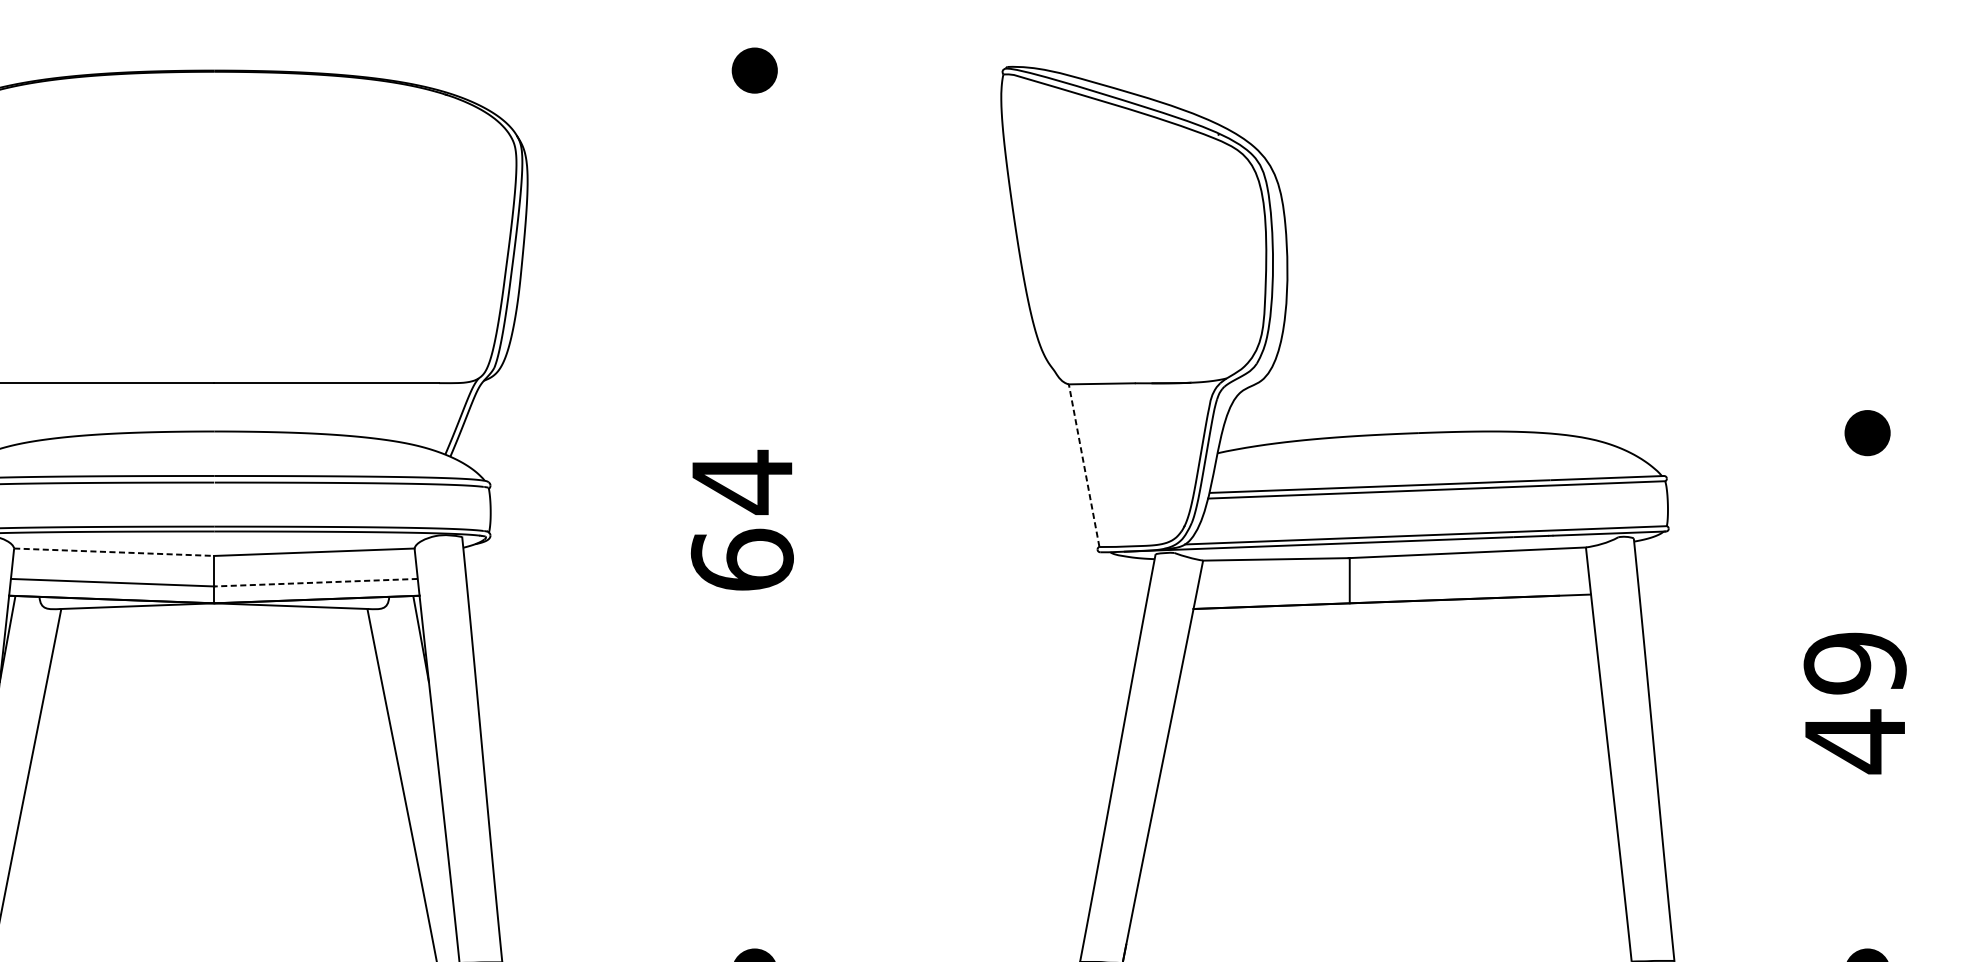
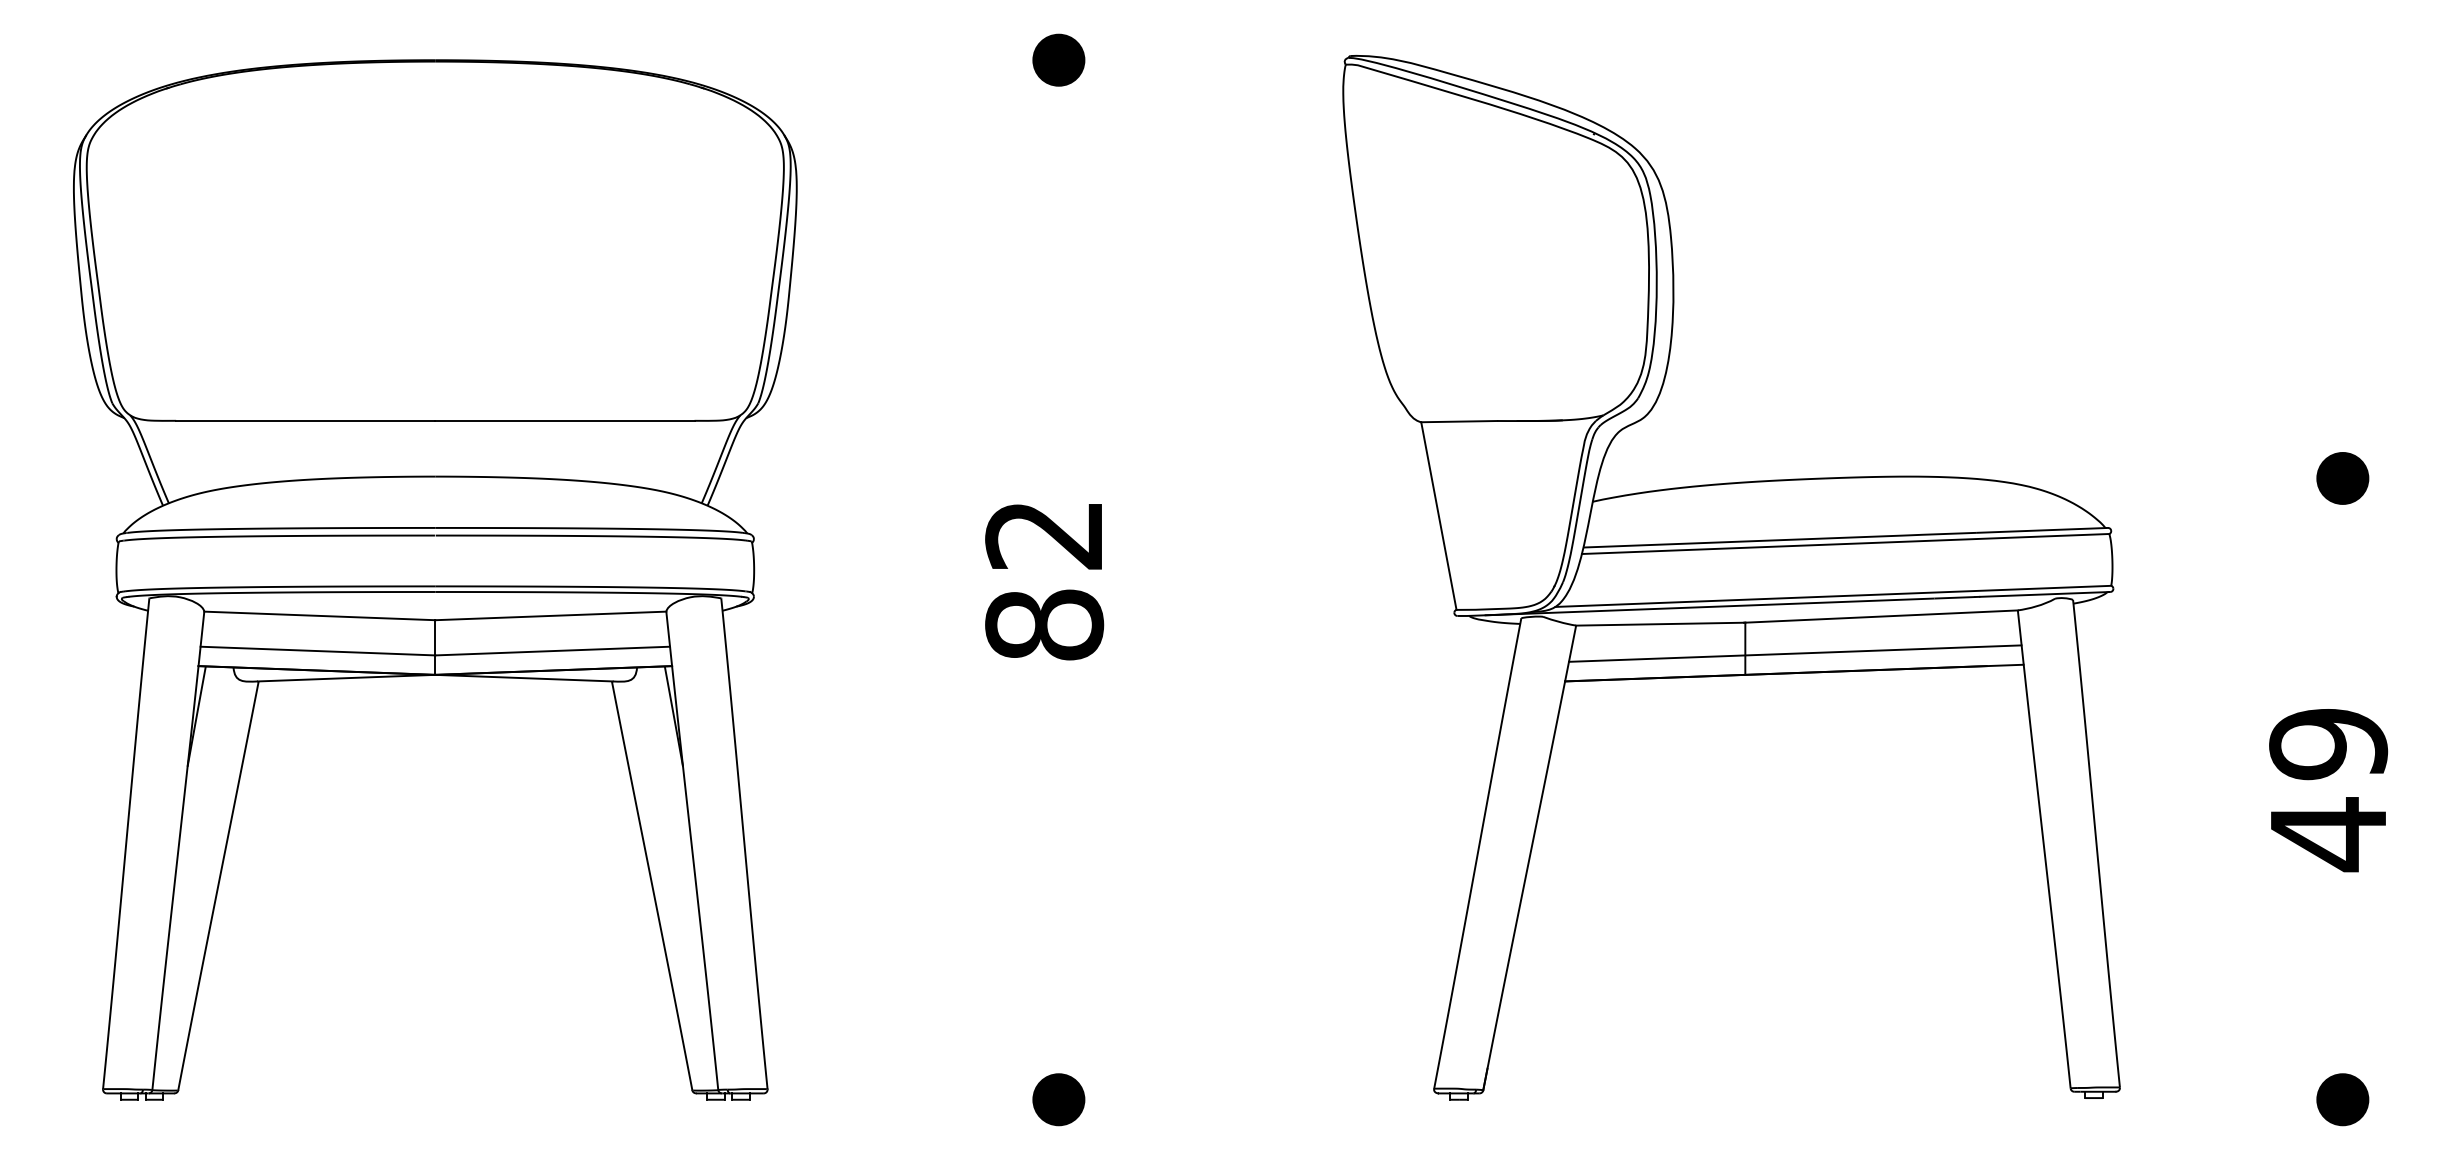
line: (1083, 465) -> (1438, 515), dashed -> solid
text: (742, 519) -> (1044, 578), 64 -> 82
line: (113, 551) -> (319, 615), dashed -> solid
line: (315, 583) -> (552, 651), dashed -> solid
line: (1392, 584) -> (1794, 653), added

